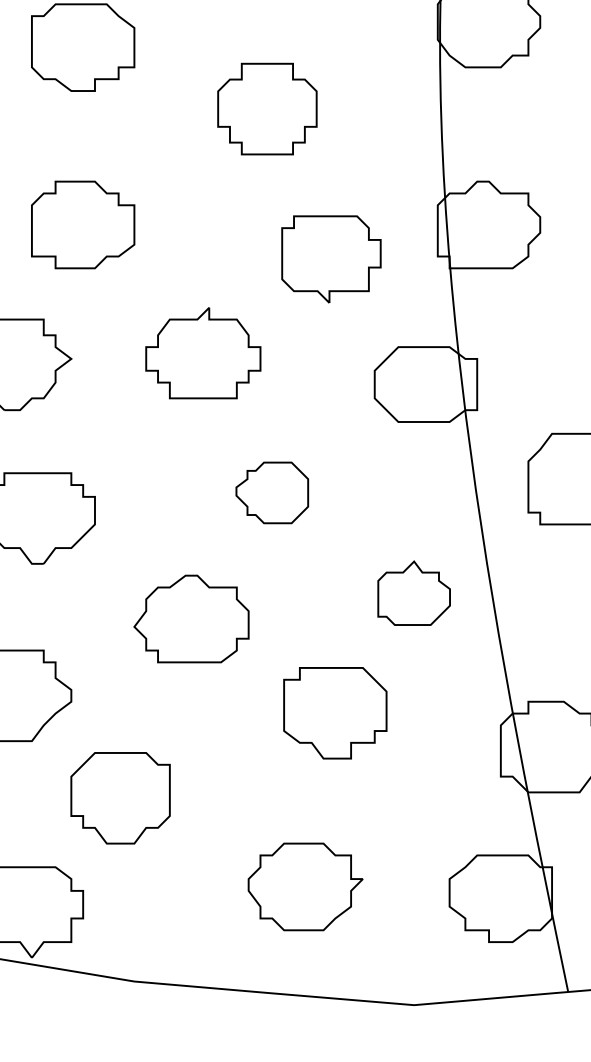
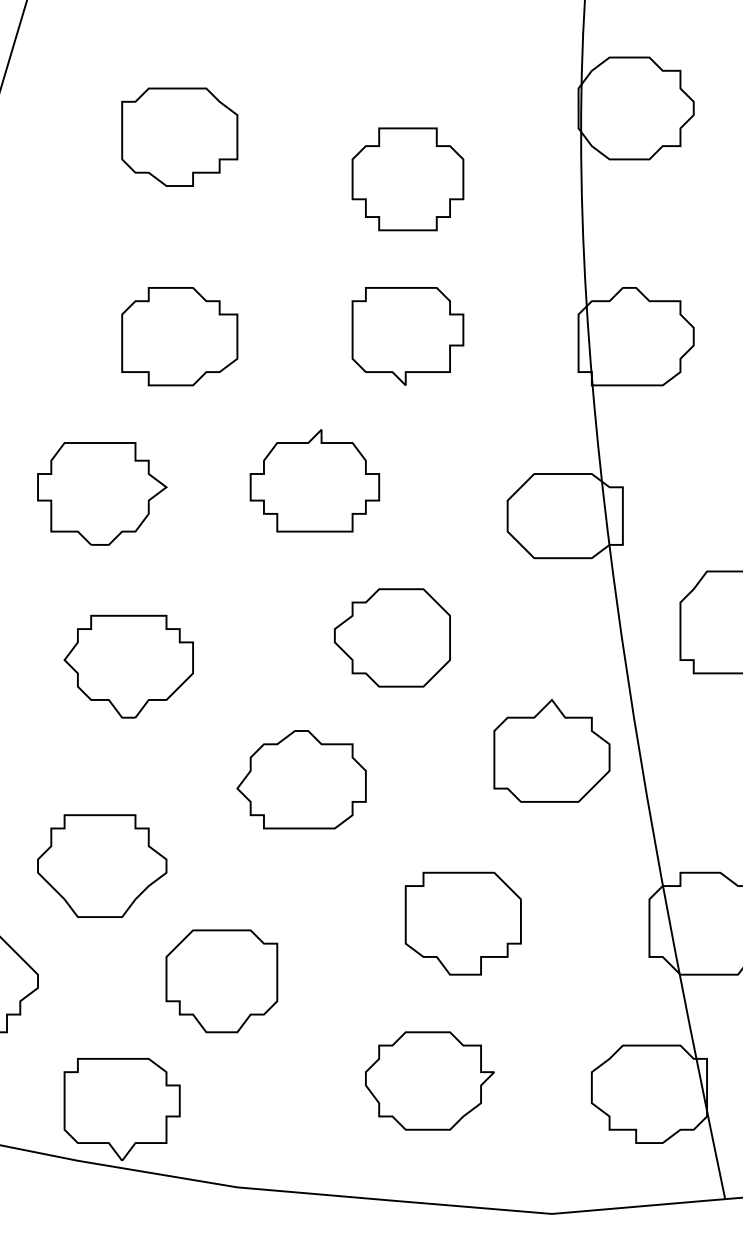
part: (266, 109) -> (407, 179), moved
part: (331, 259) -> (407, 336), moved
part: (272, 492) -> (392, 637), size x1.43
part: (413, 593) -> (551, 750), size x1.43
part: (334, 713) -> (462, 923), moved

